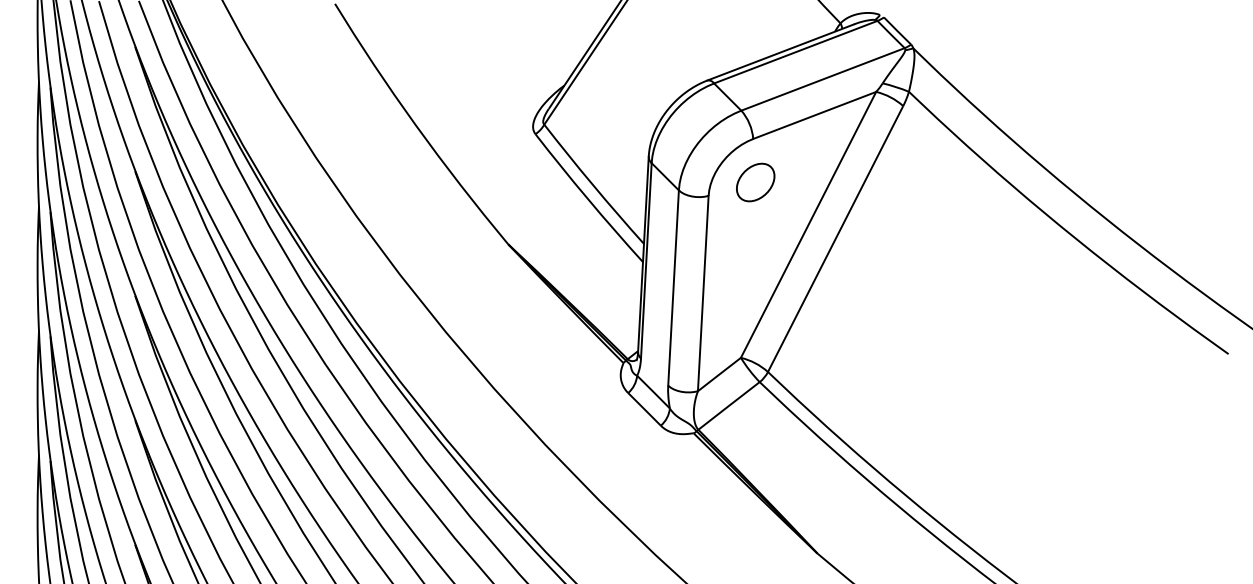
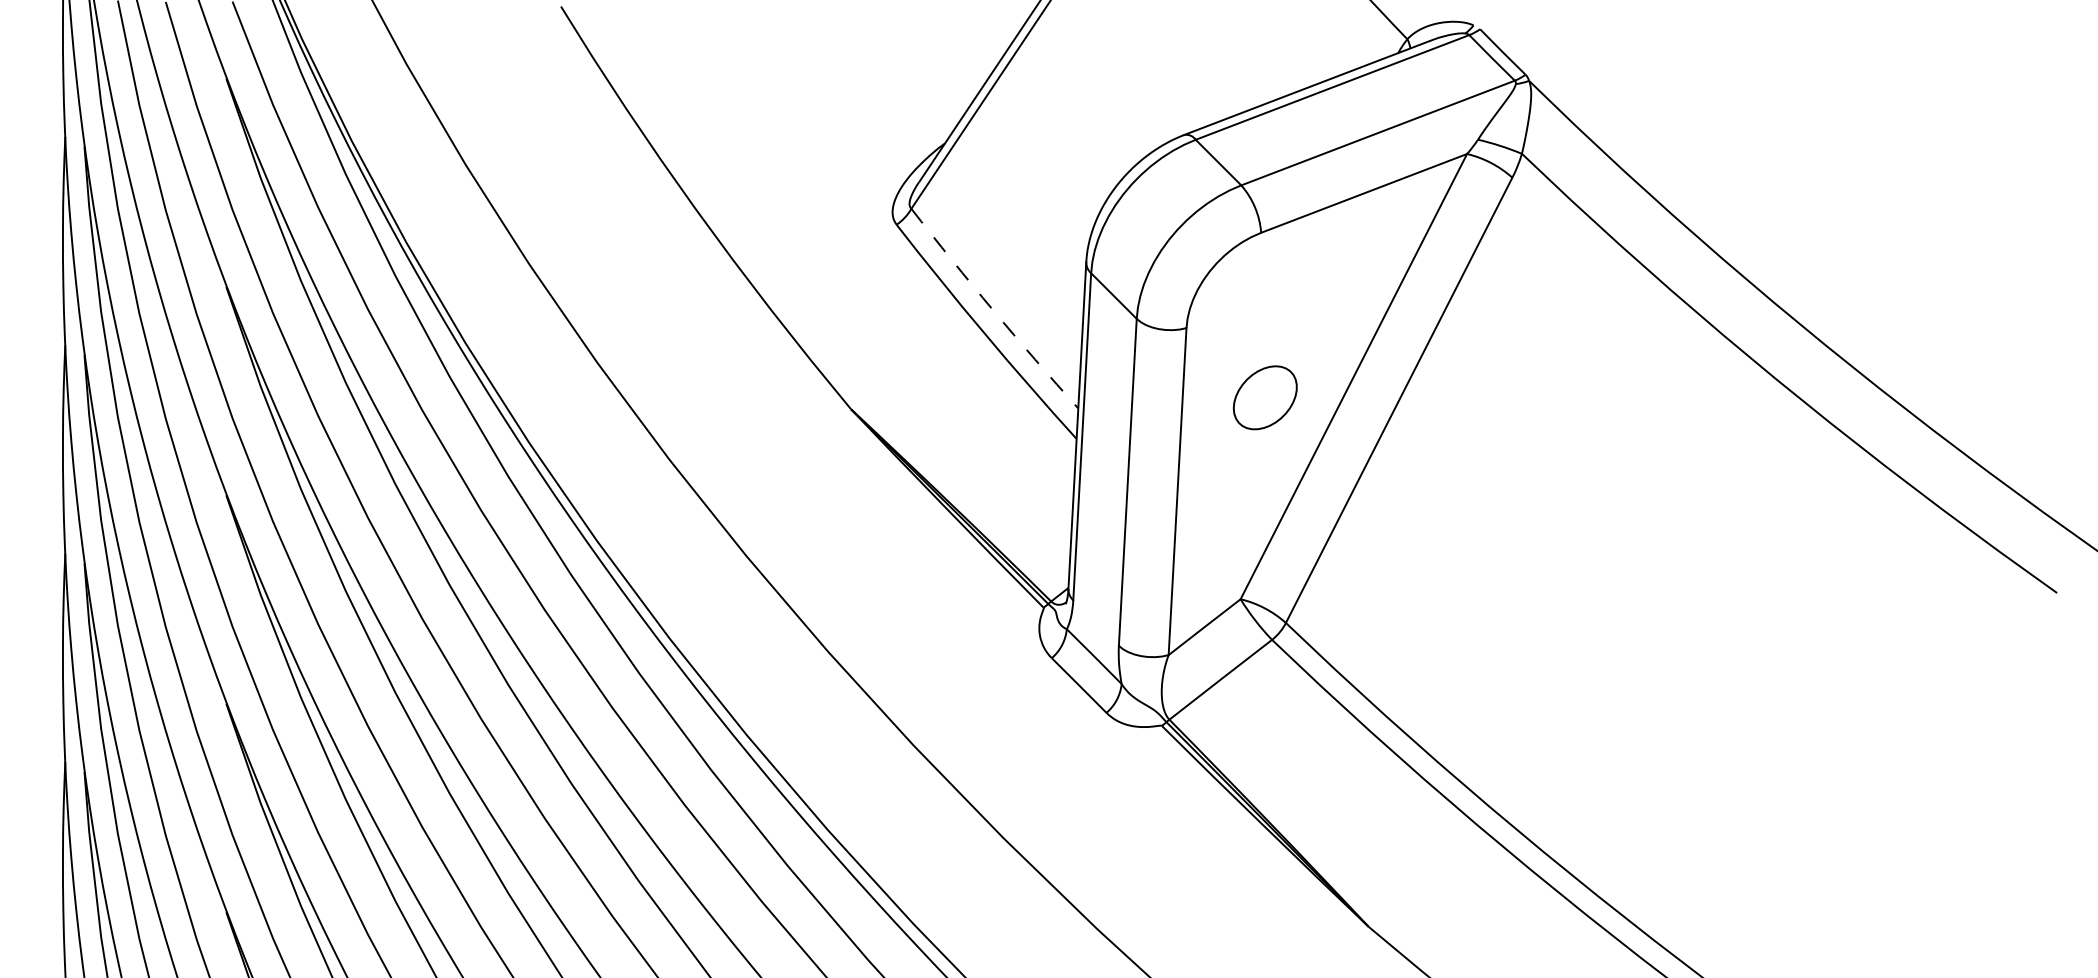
part: (755, 182) -> (1264, 397), moved
arc: (593, 185) -> (993, 310), solid -> dashed

